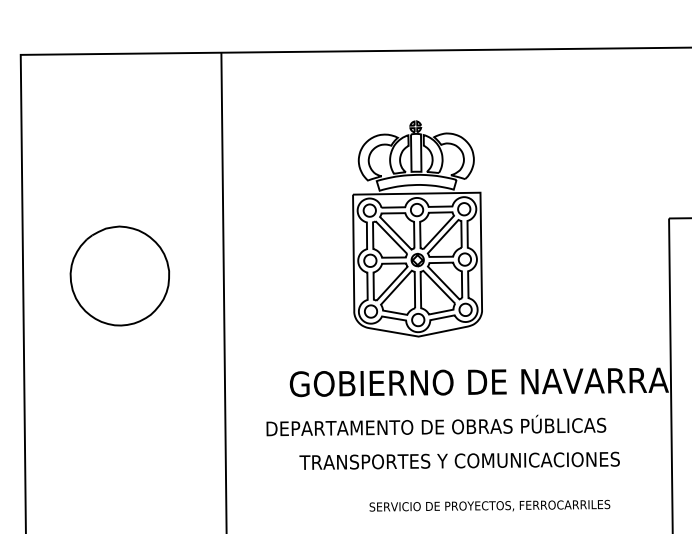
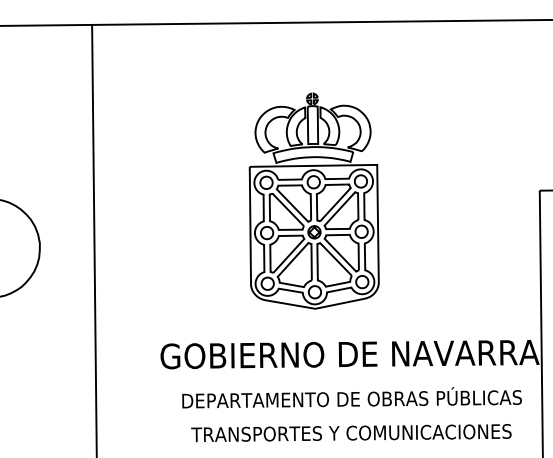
part: (417, 228) -> (314, 200), moved
text: (436, 425) -> (352, 397), moved
text: (459, 460) -> (351, 432), moved

